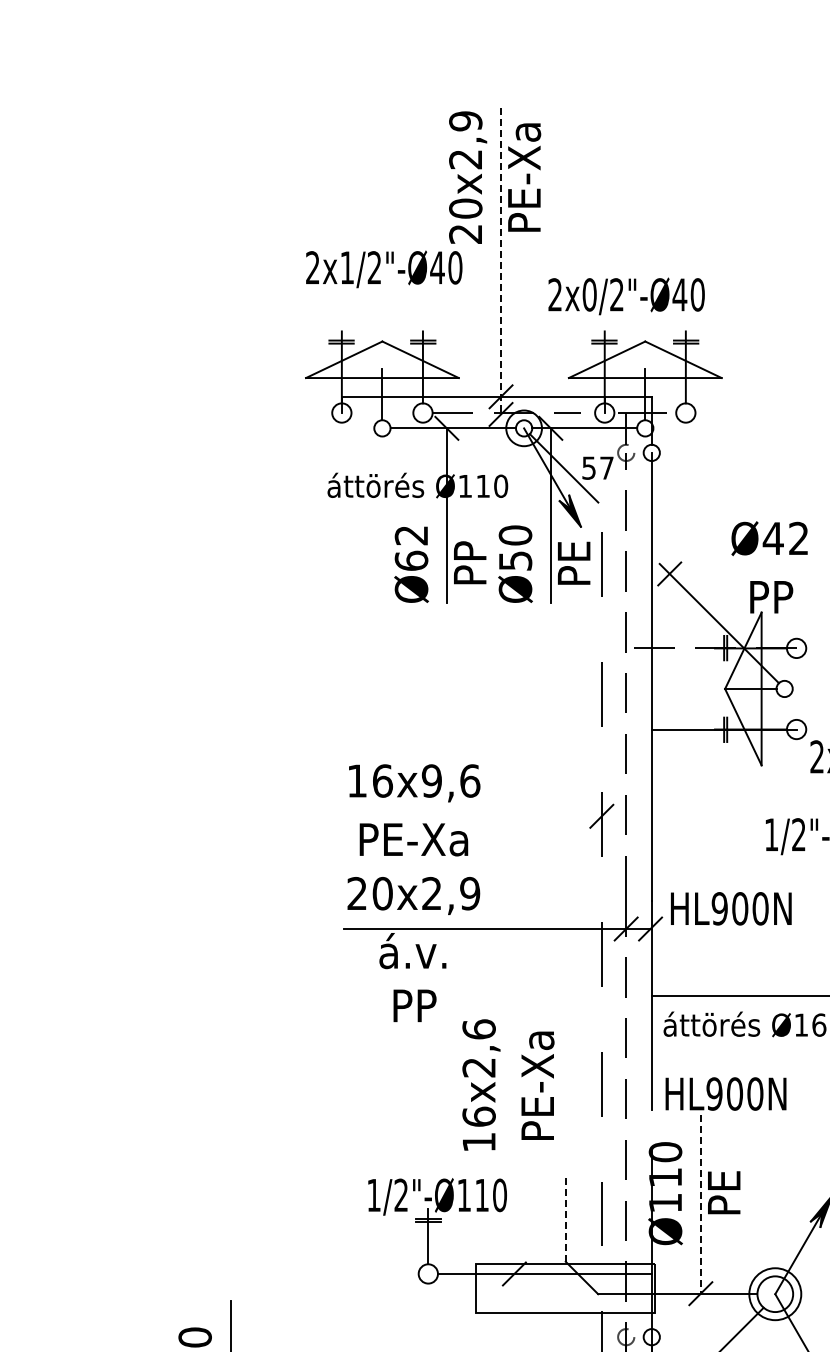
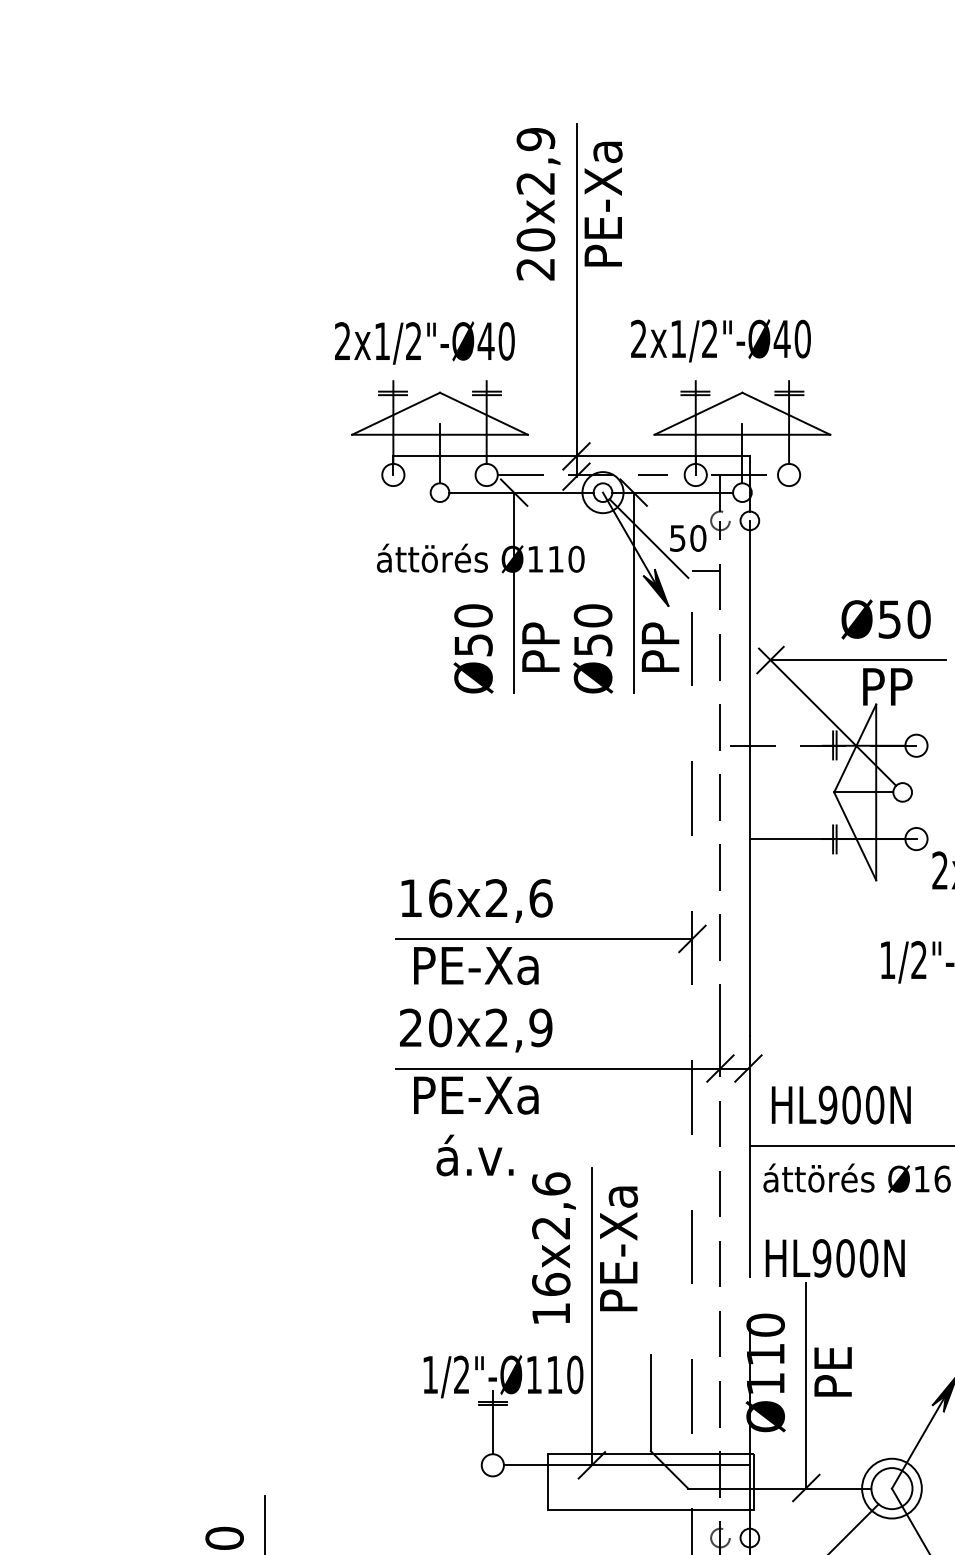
line: (501, 261) -> (577, 300), dashed -> solid
text: (384, 269) -> (425, 343), moved
text: (589, 294) -> (678, 338), 2x0/2"-Ø40 -> 2x1/2"-Ø40
text: (606, 467) -> (697, 537), 57 -> 50
line: (613, 496) -> (705, 571), added
text: (785, 538) -> (903, 619), Ø42 -> Ø50
text: (411, 547) -> (473, 629), Ø62 -> Ø50
text: (573, 562) -> (659, 646), PE -> PP
line: (745, 573) -> (857, 659), added
text: (431, 780) -> (496, 897), 16x9,6 -> 16x2,6
line: (472, 816) -> (543, 939), added
text: (731, 908) -> (841, 1104), moved
text: (413, 951) -> (475, 1094), á.v. -> PE-Xa
text: (412, 1004) -> (474, 1155), PP -> á.v.
line: (514, 1144) -> (591, 1316), added
line: (700, 1204) -> (805, 1385), dashed -> solid
line: (565, 1220) -> (650, 1403), dashed -> solid

